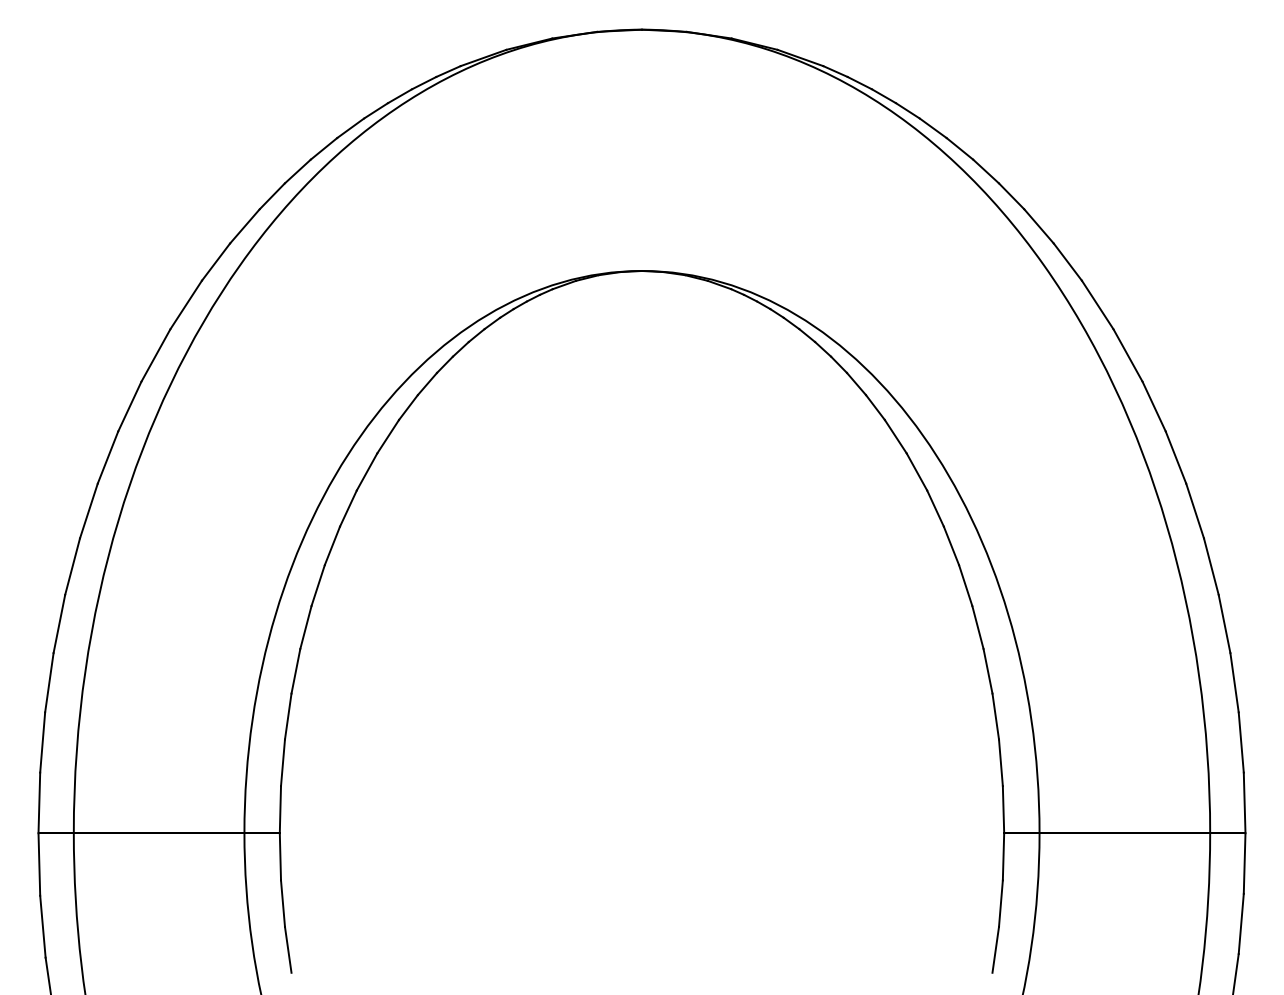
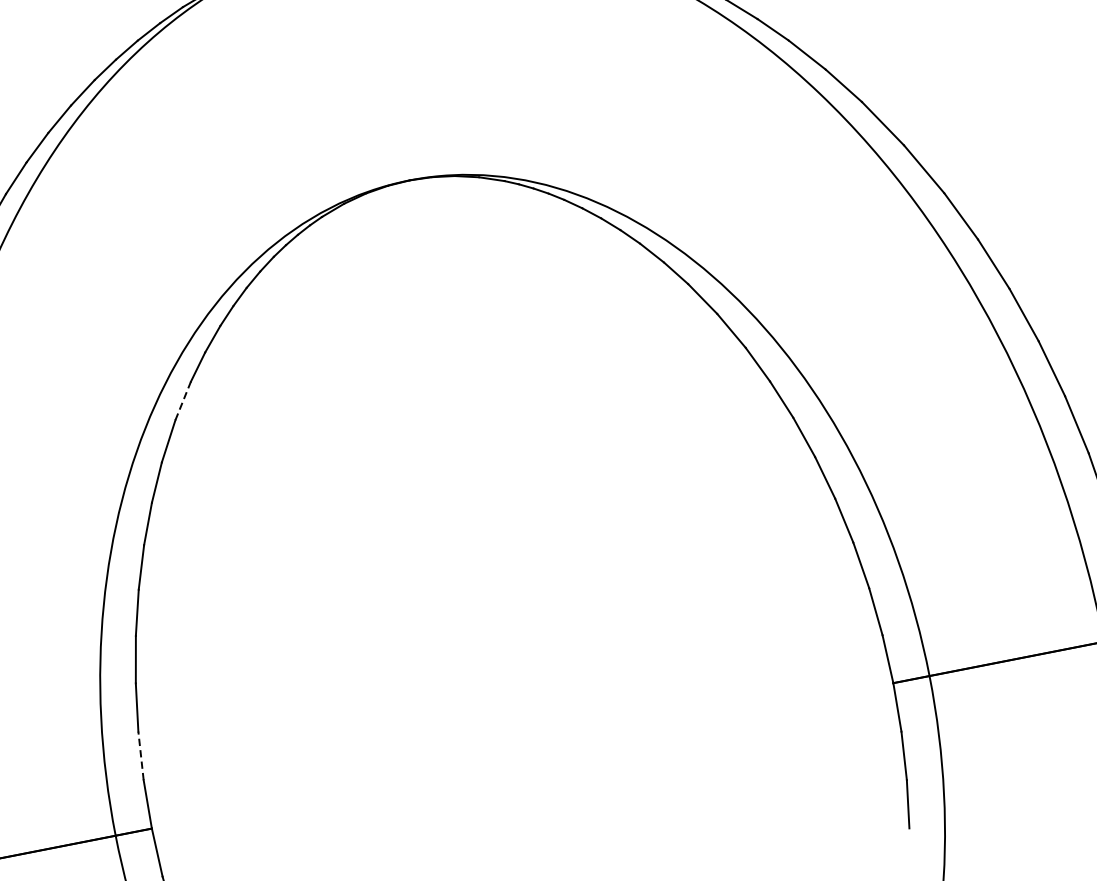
line: (388, 436) -> (183, 400), solid -> dashed
line: (283, 762) -> (141, 755), solid -> dashed

